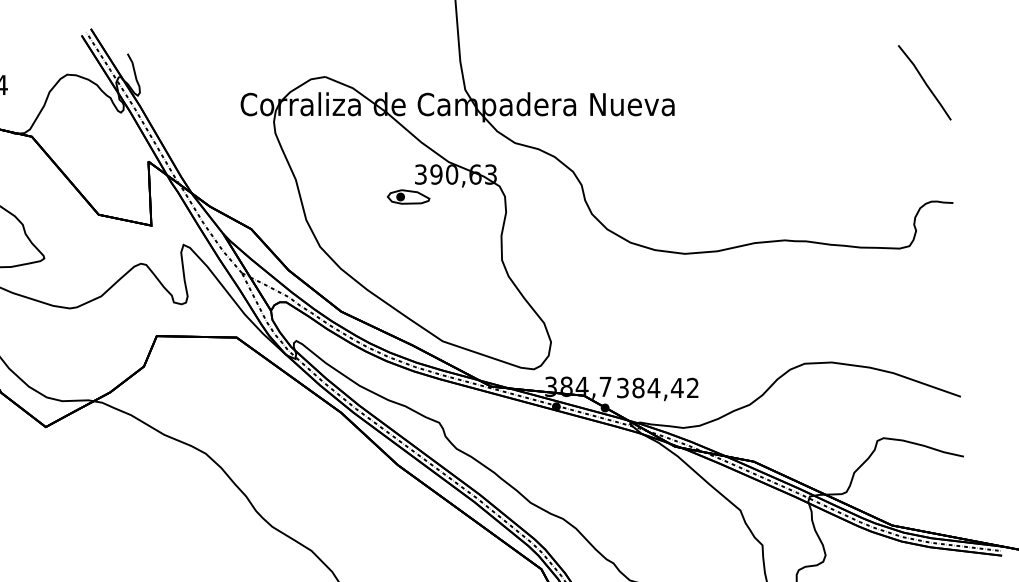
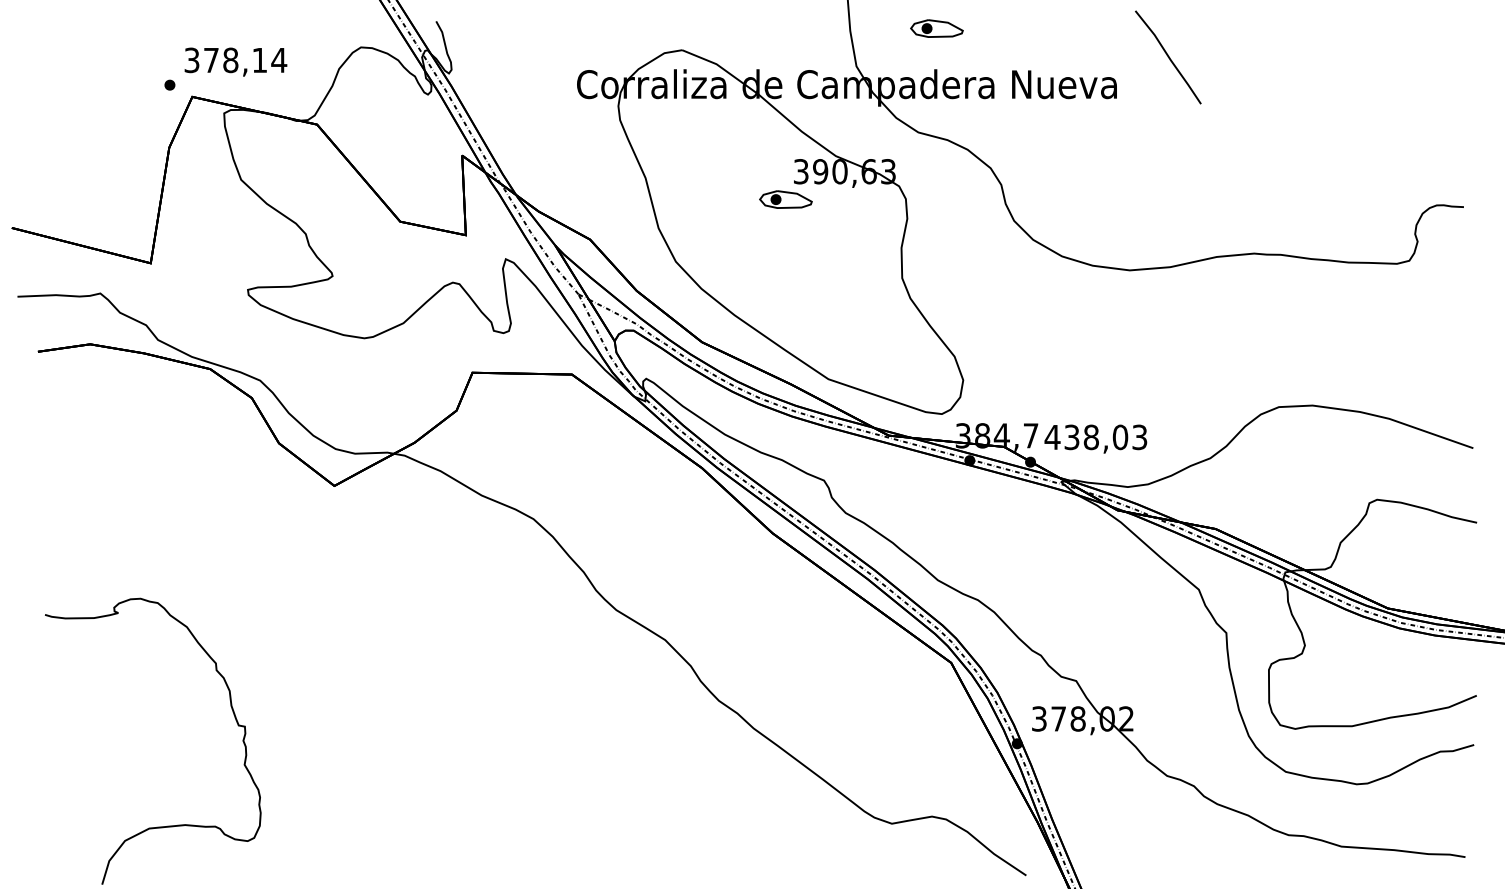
part: (529, 59) -> (936, 28), added
line: (924, 82) -> (1168, 57), moved
text: (657, 388) -> (1095, 437), 384,42 -> 438,03

